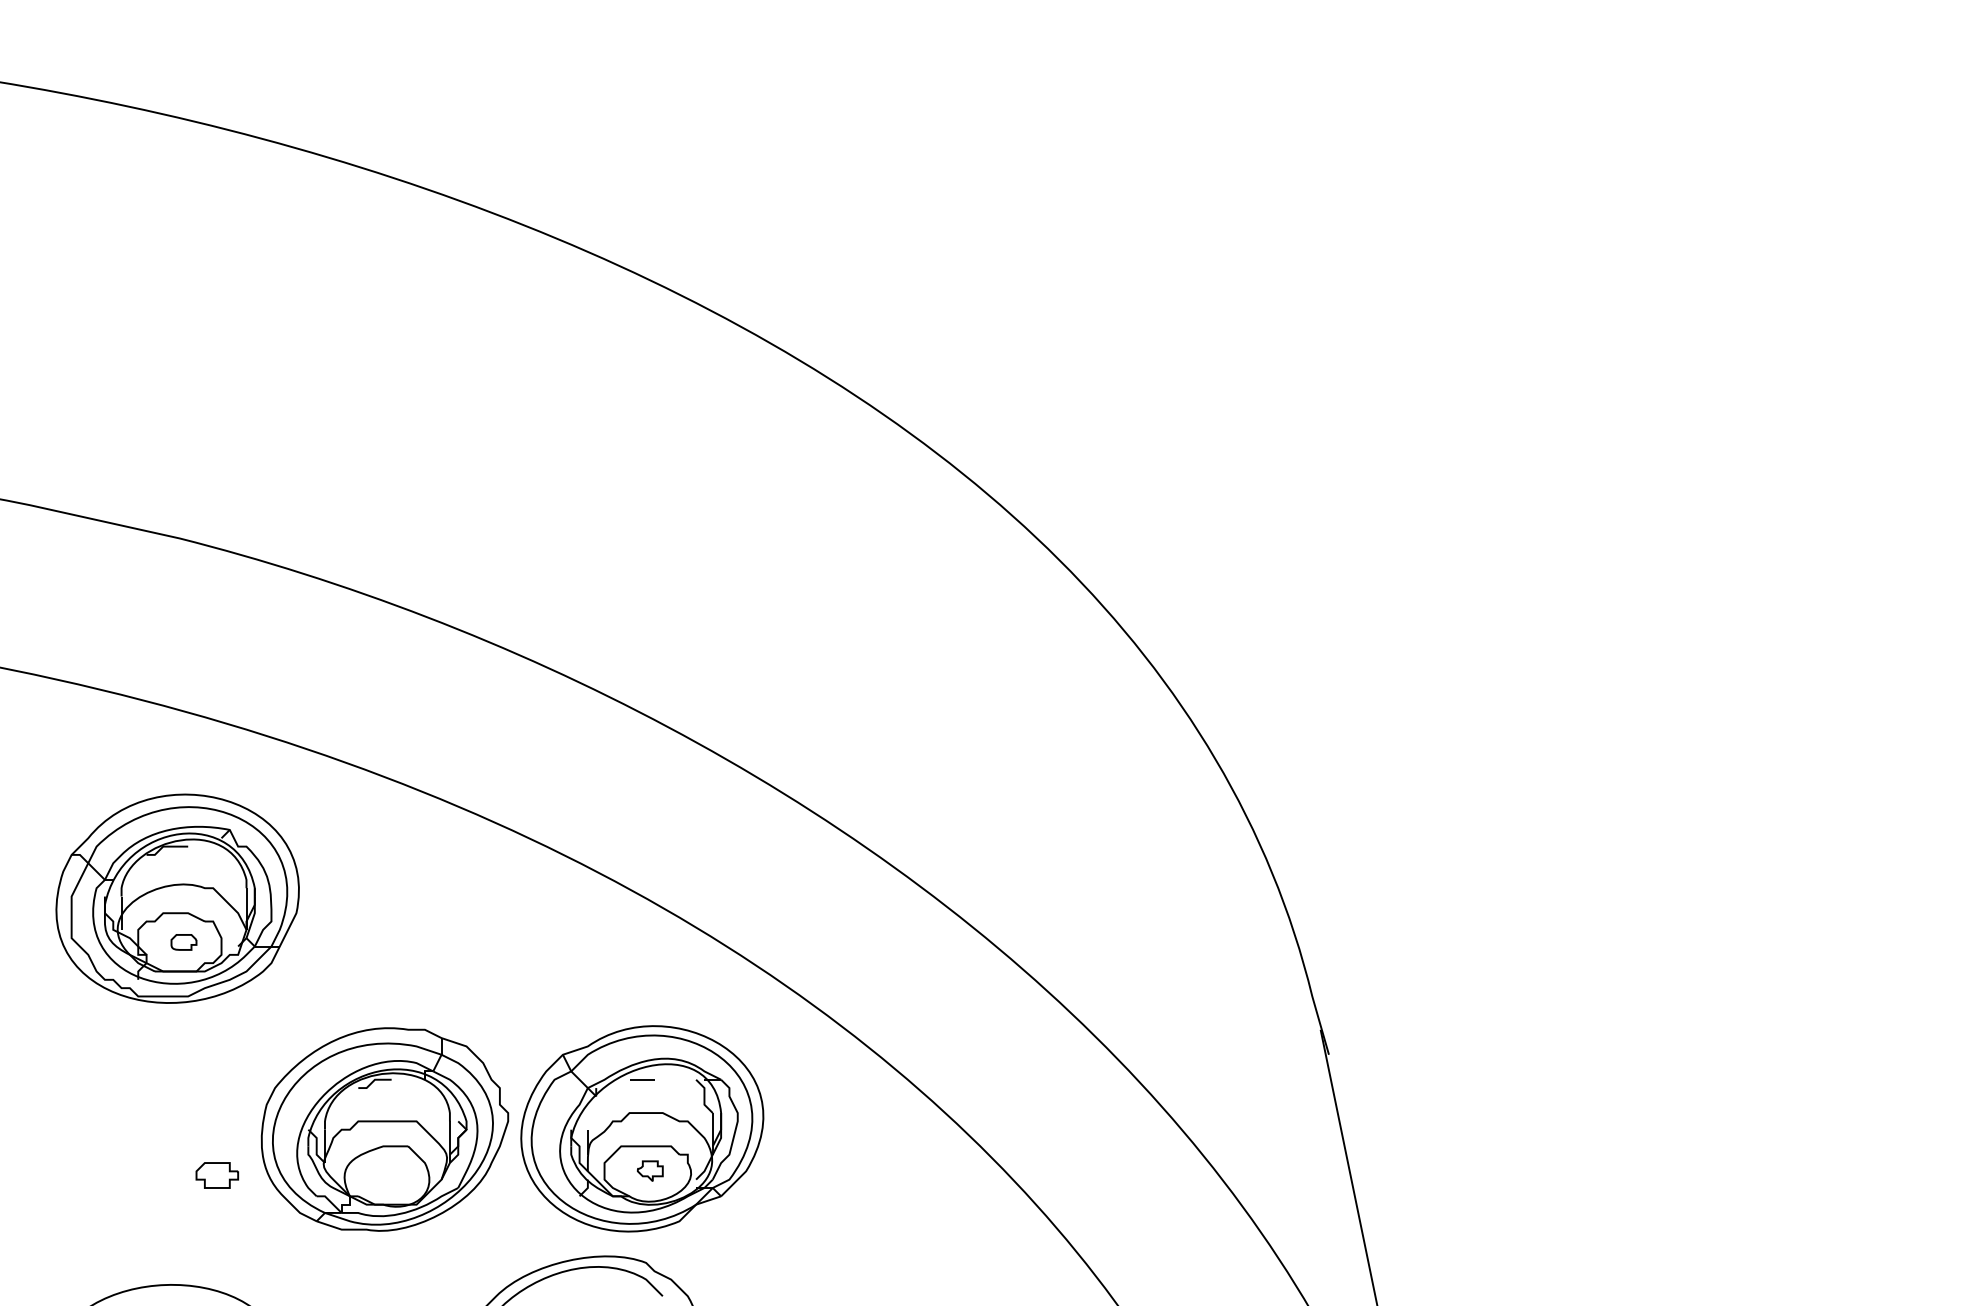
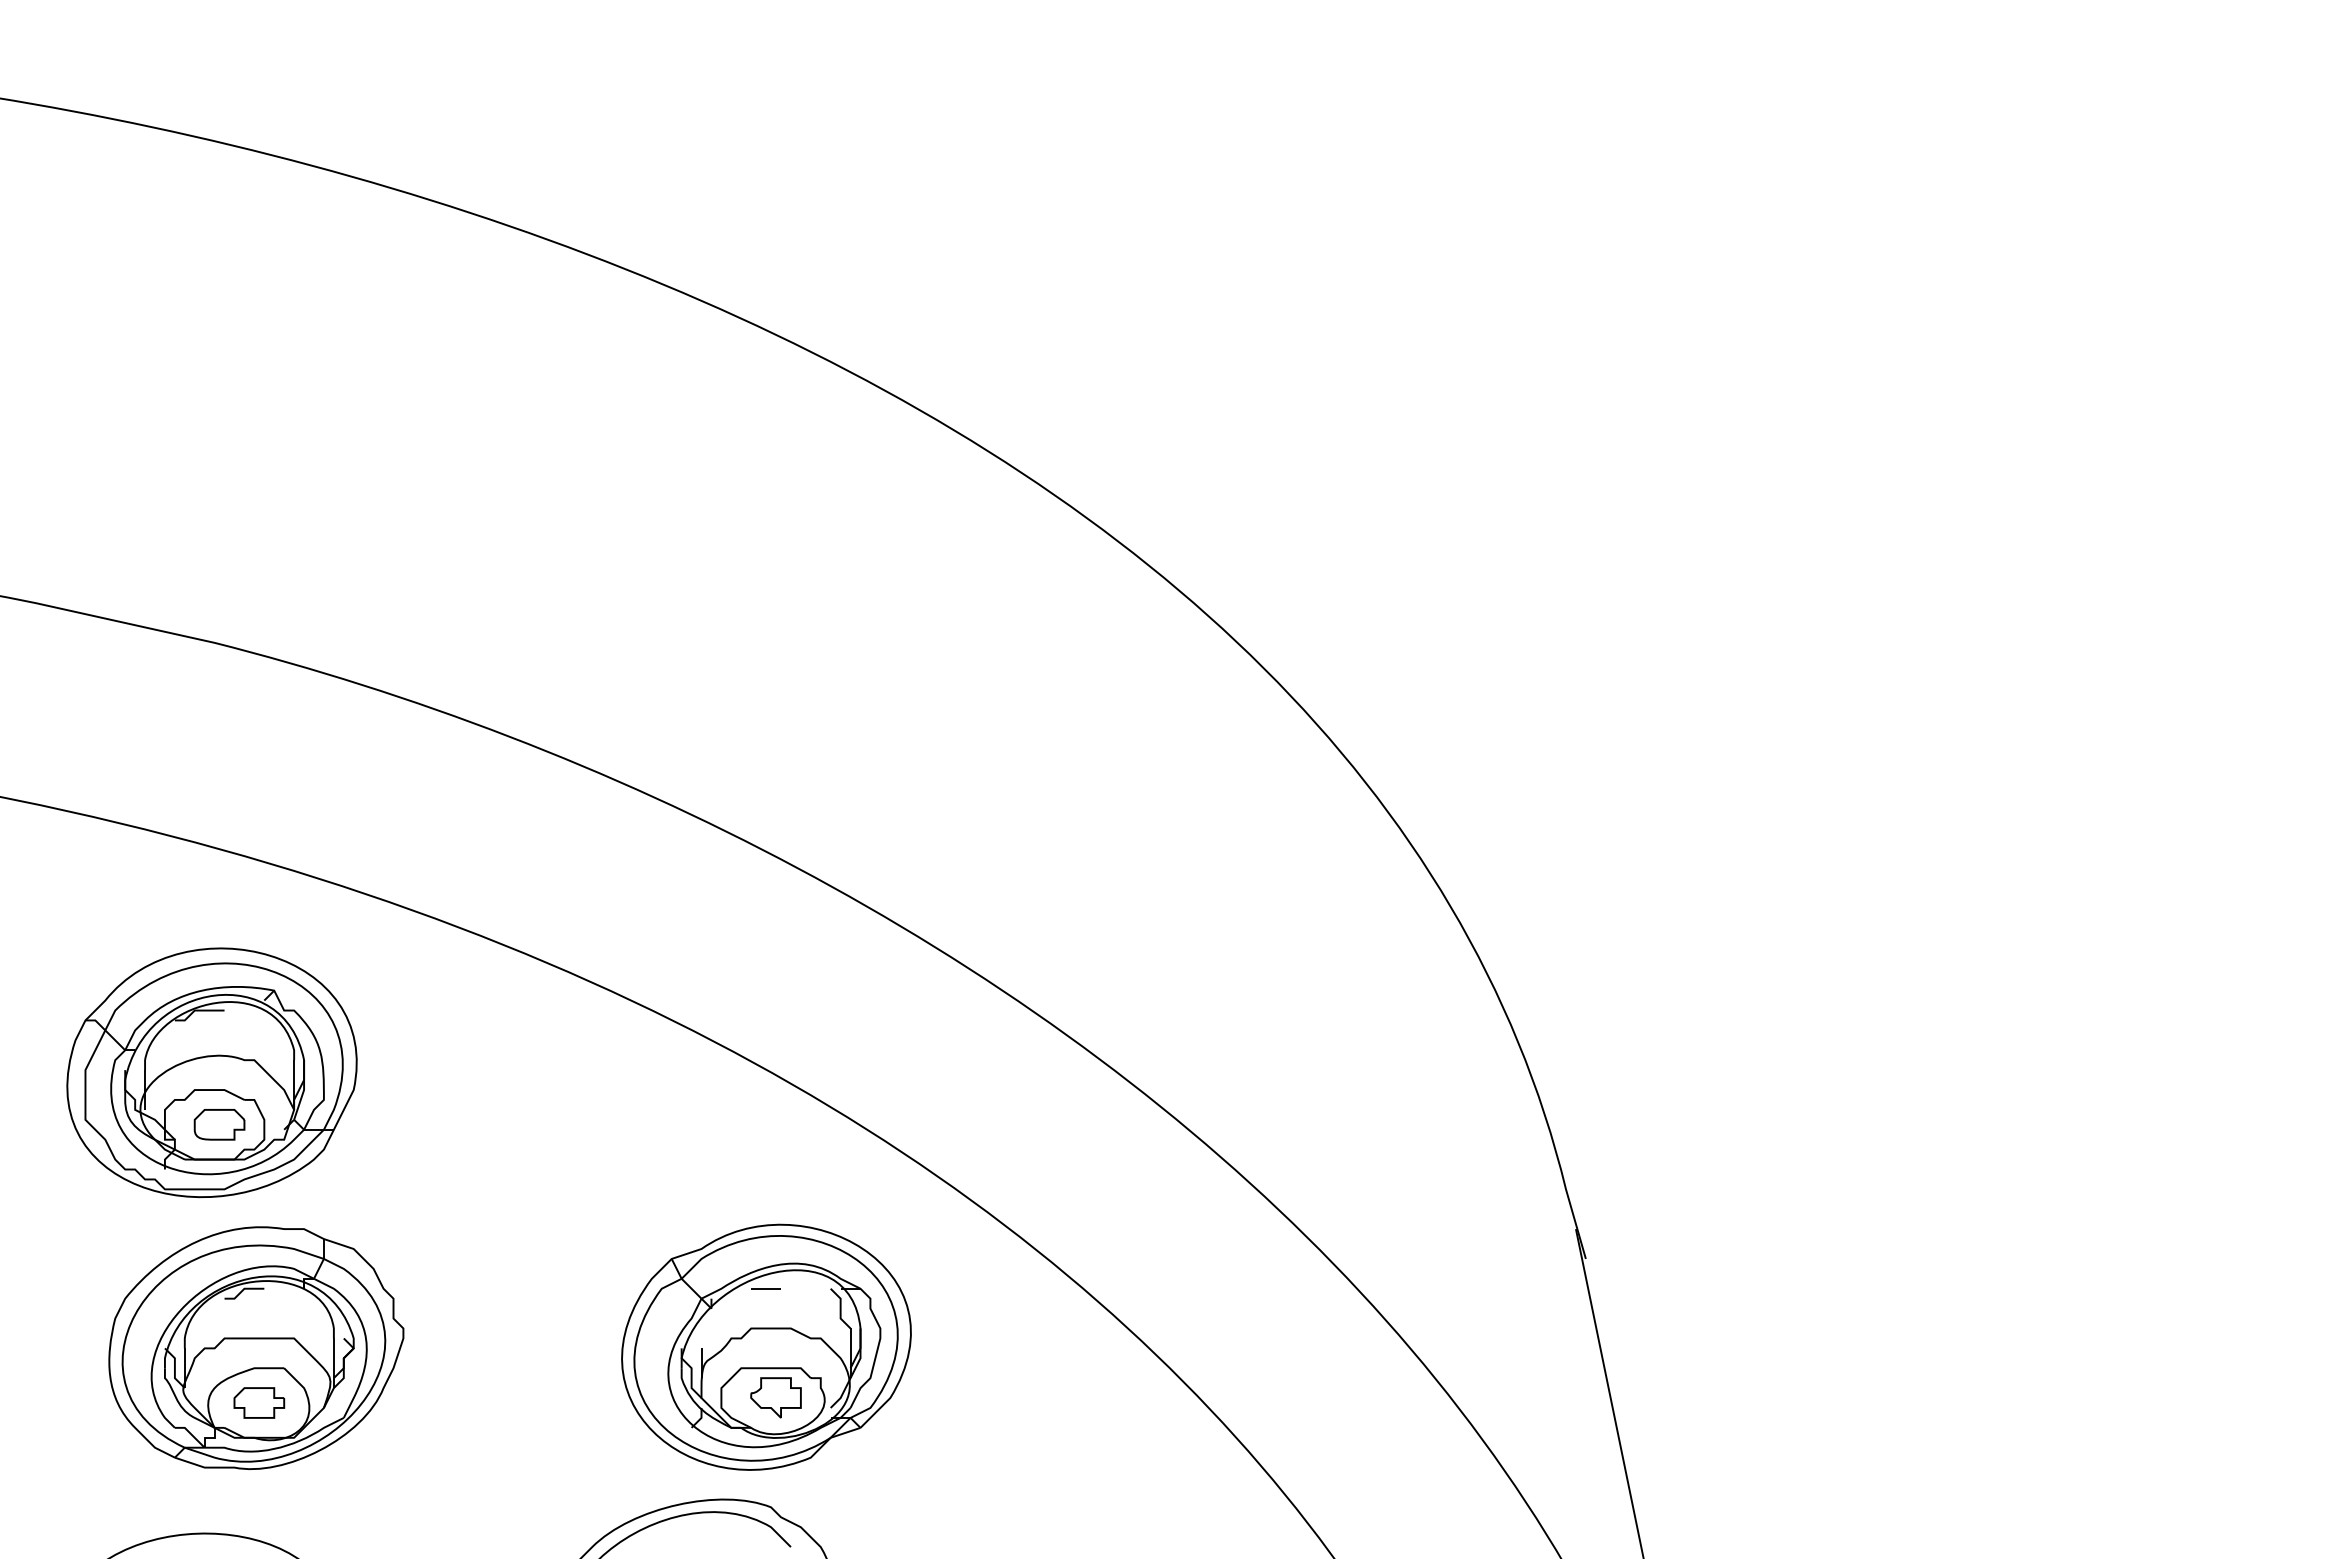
part: (183, 942) -> (219, 1124), size x1.67
part: (385, 1129) -> (256, 1348), moved
part: (649, 1170) -> (775, 1397), size x1.67

